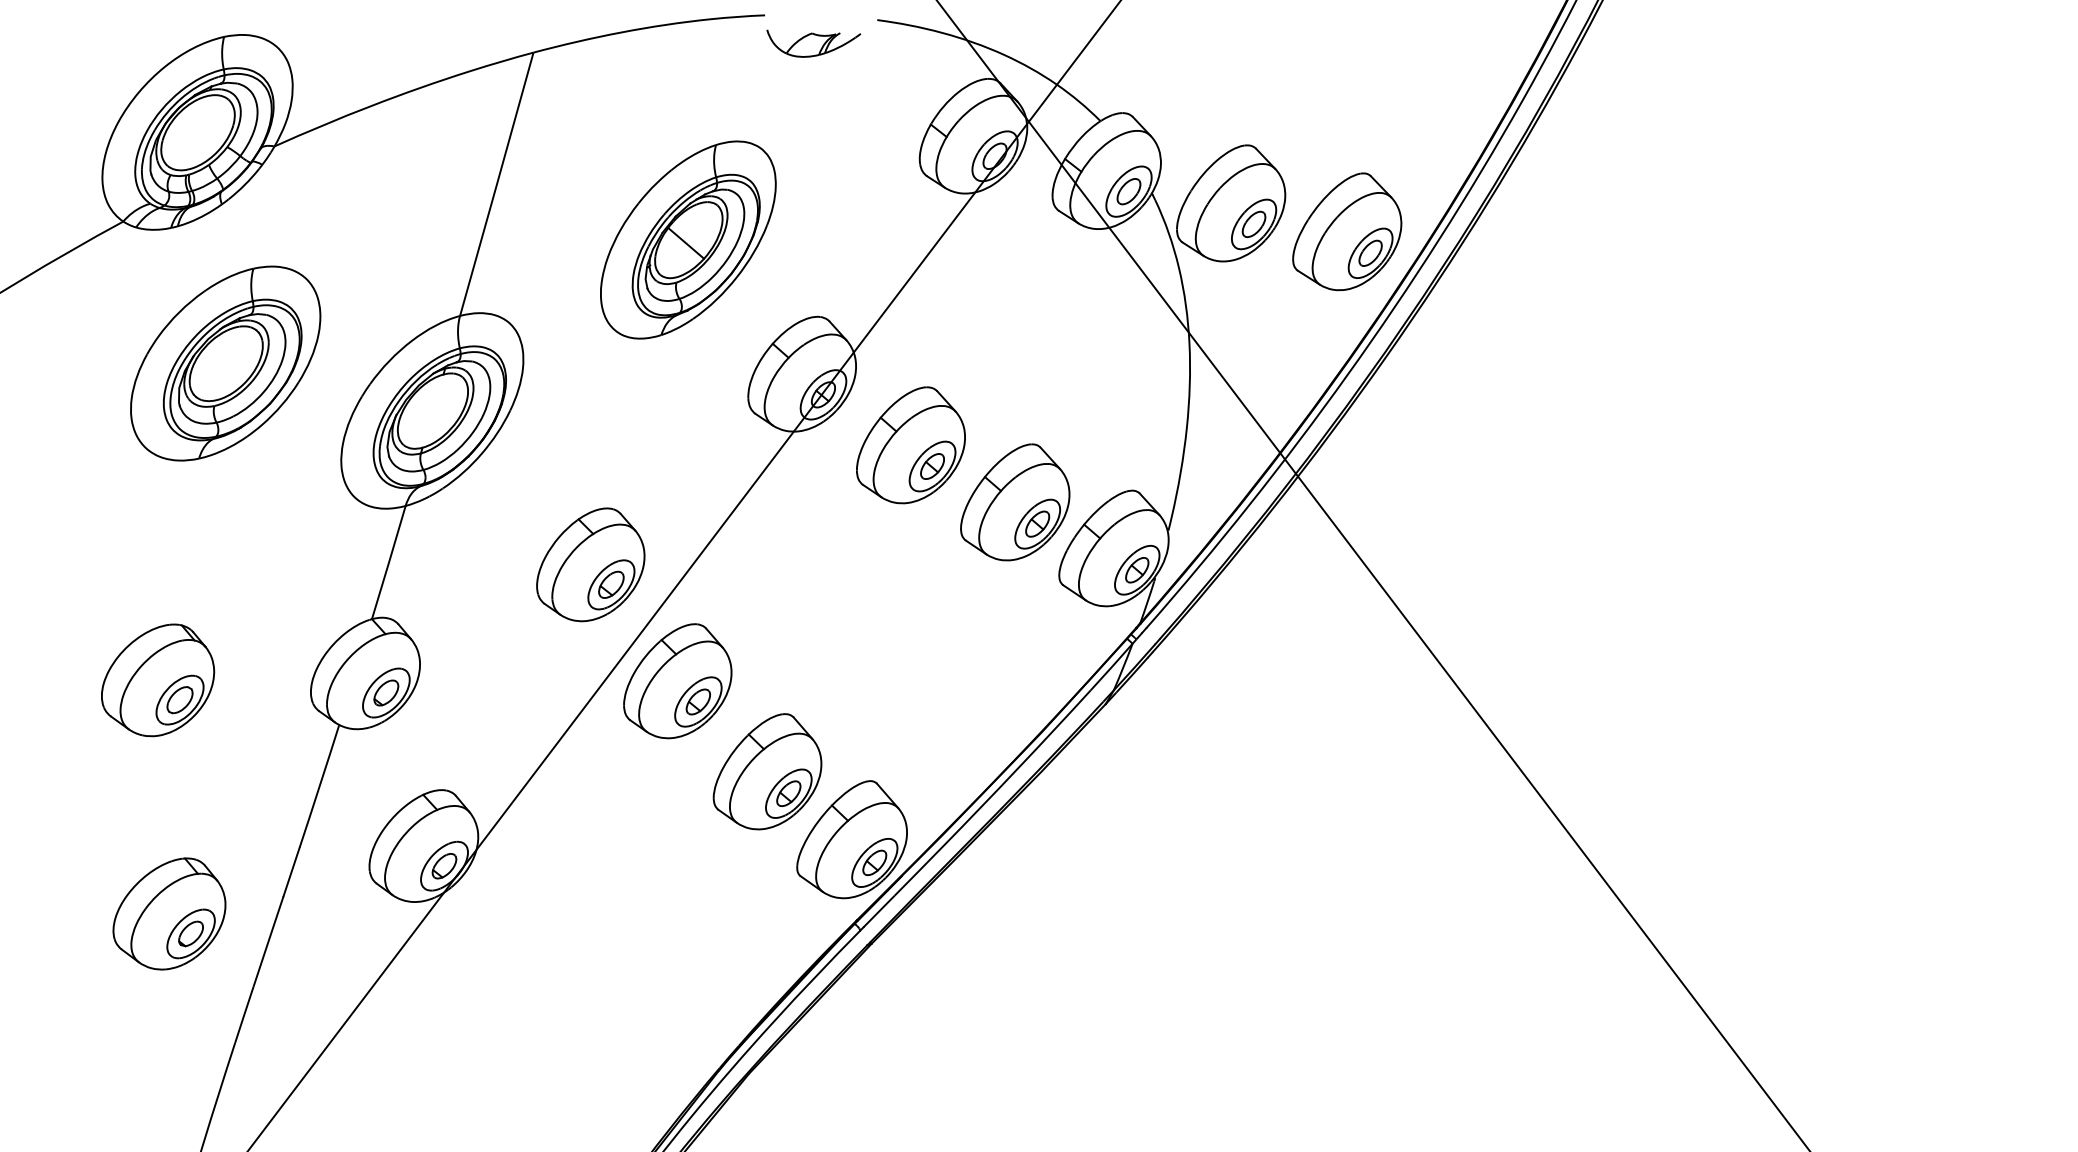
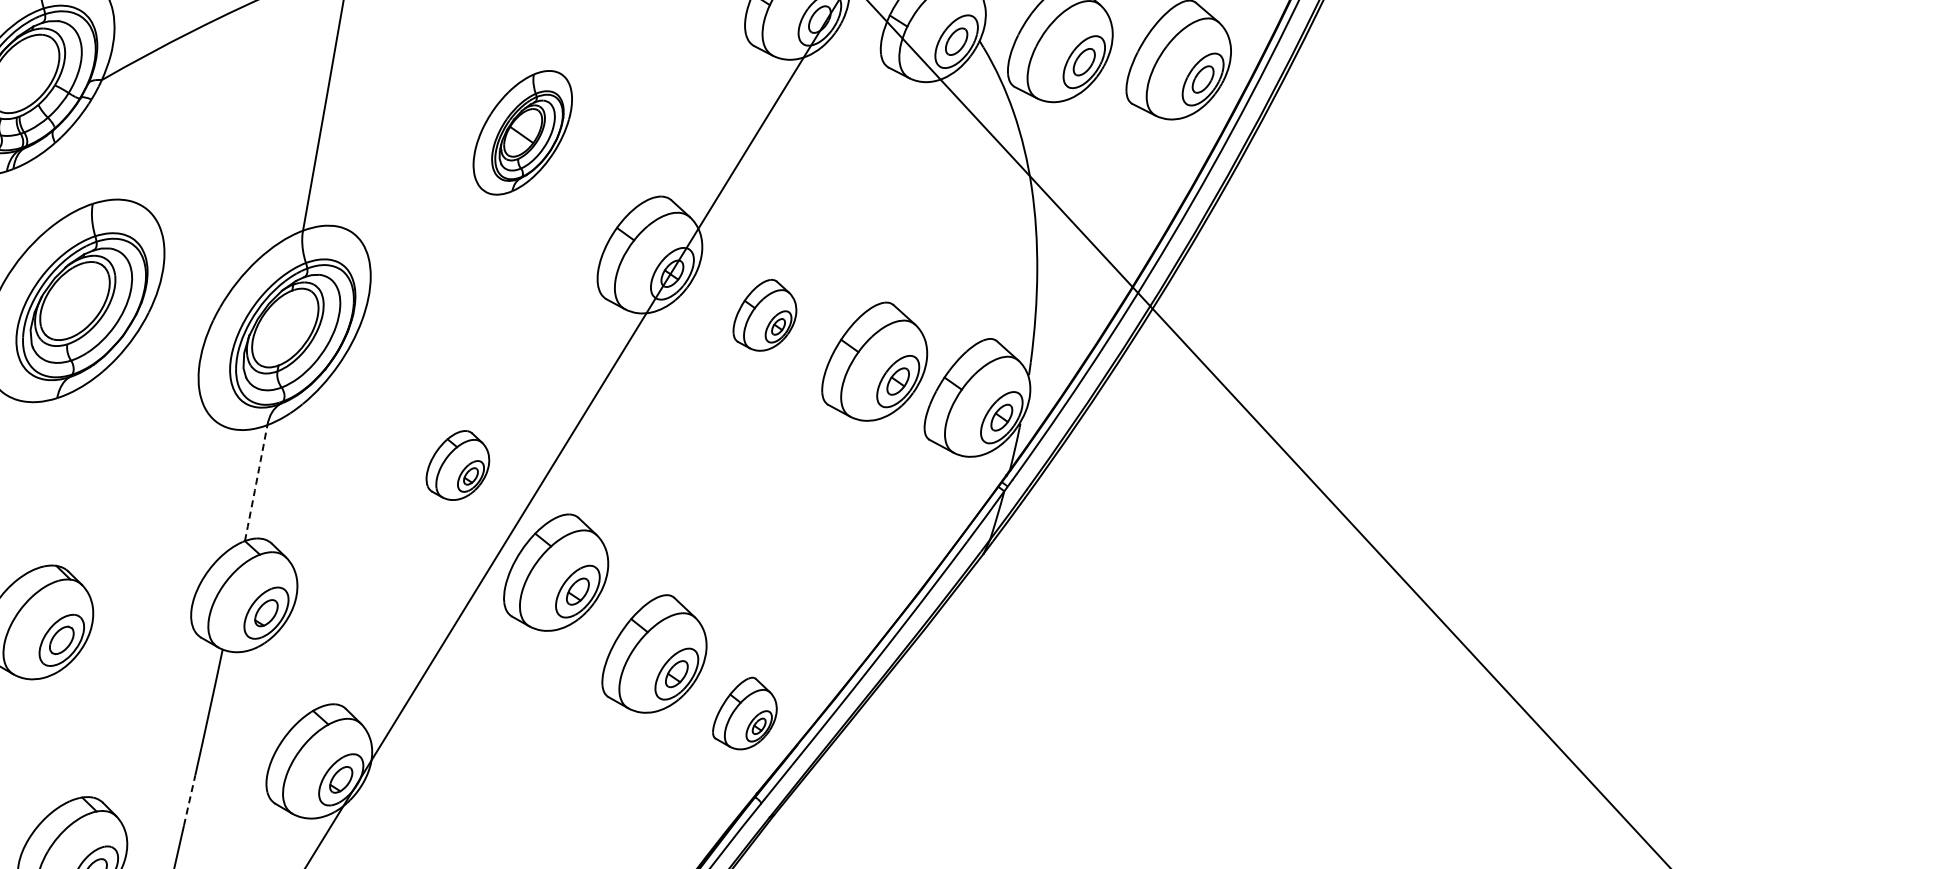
part: (688, 239) -> (522, 132), size x0.6
part: (910, 445) -> (763, 315), size x0.6
arc: (388, 562) -> (255, 483), solid -> dashed
part: (590, 564) -> (457, 465), size x0.6
part: (851, 839) -> (743, 713), size x0.6
line: (291, 871) -> (189, 800), solid -> dashed

